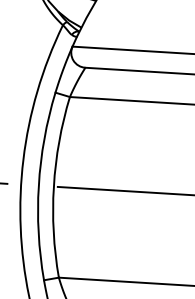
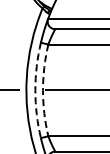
arc: (39, 185) -> (35, 90), solid -> dashed
arc: (54, 186) -> (43, 90), solid -> dashed

